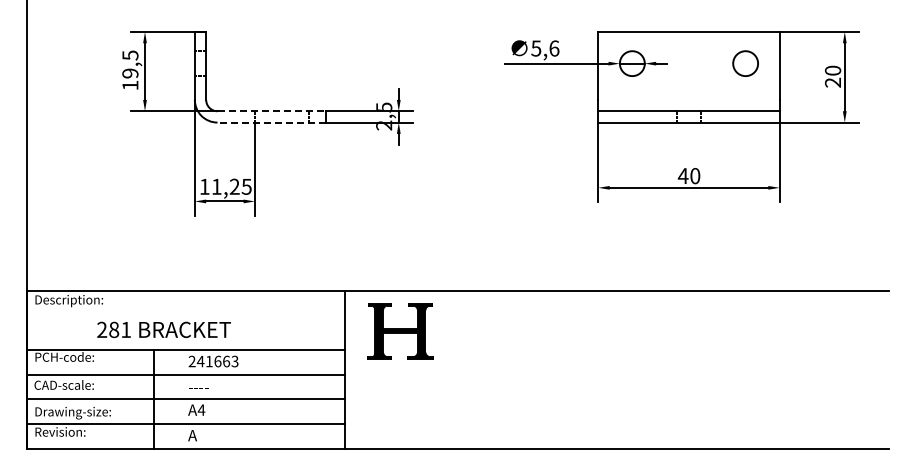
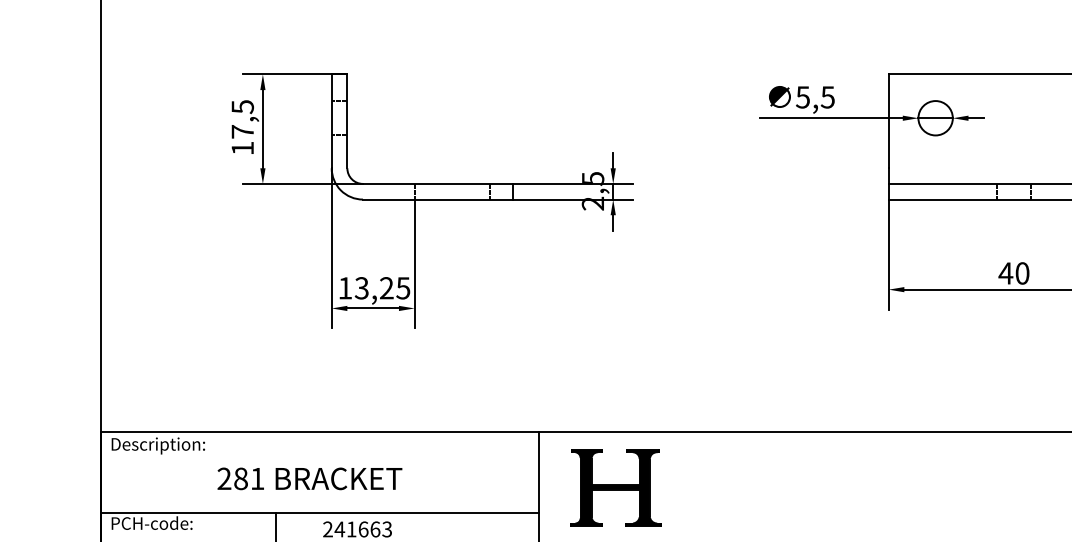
text: (554, 48) -> (828, 97), 5,6 -> 5,5
text: (130, 73) -> (242, 131), 19,5 -> 17,5
line: (272, 111) -> (438, 184), dashed -> solid
line: (271, 122) -> (437, 199), dashed -> solid
text: (216, 186) -> (361, 287), 11,25 -> 13,25
text: (163, 329) -> (309, 478), moved

